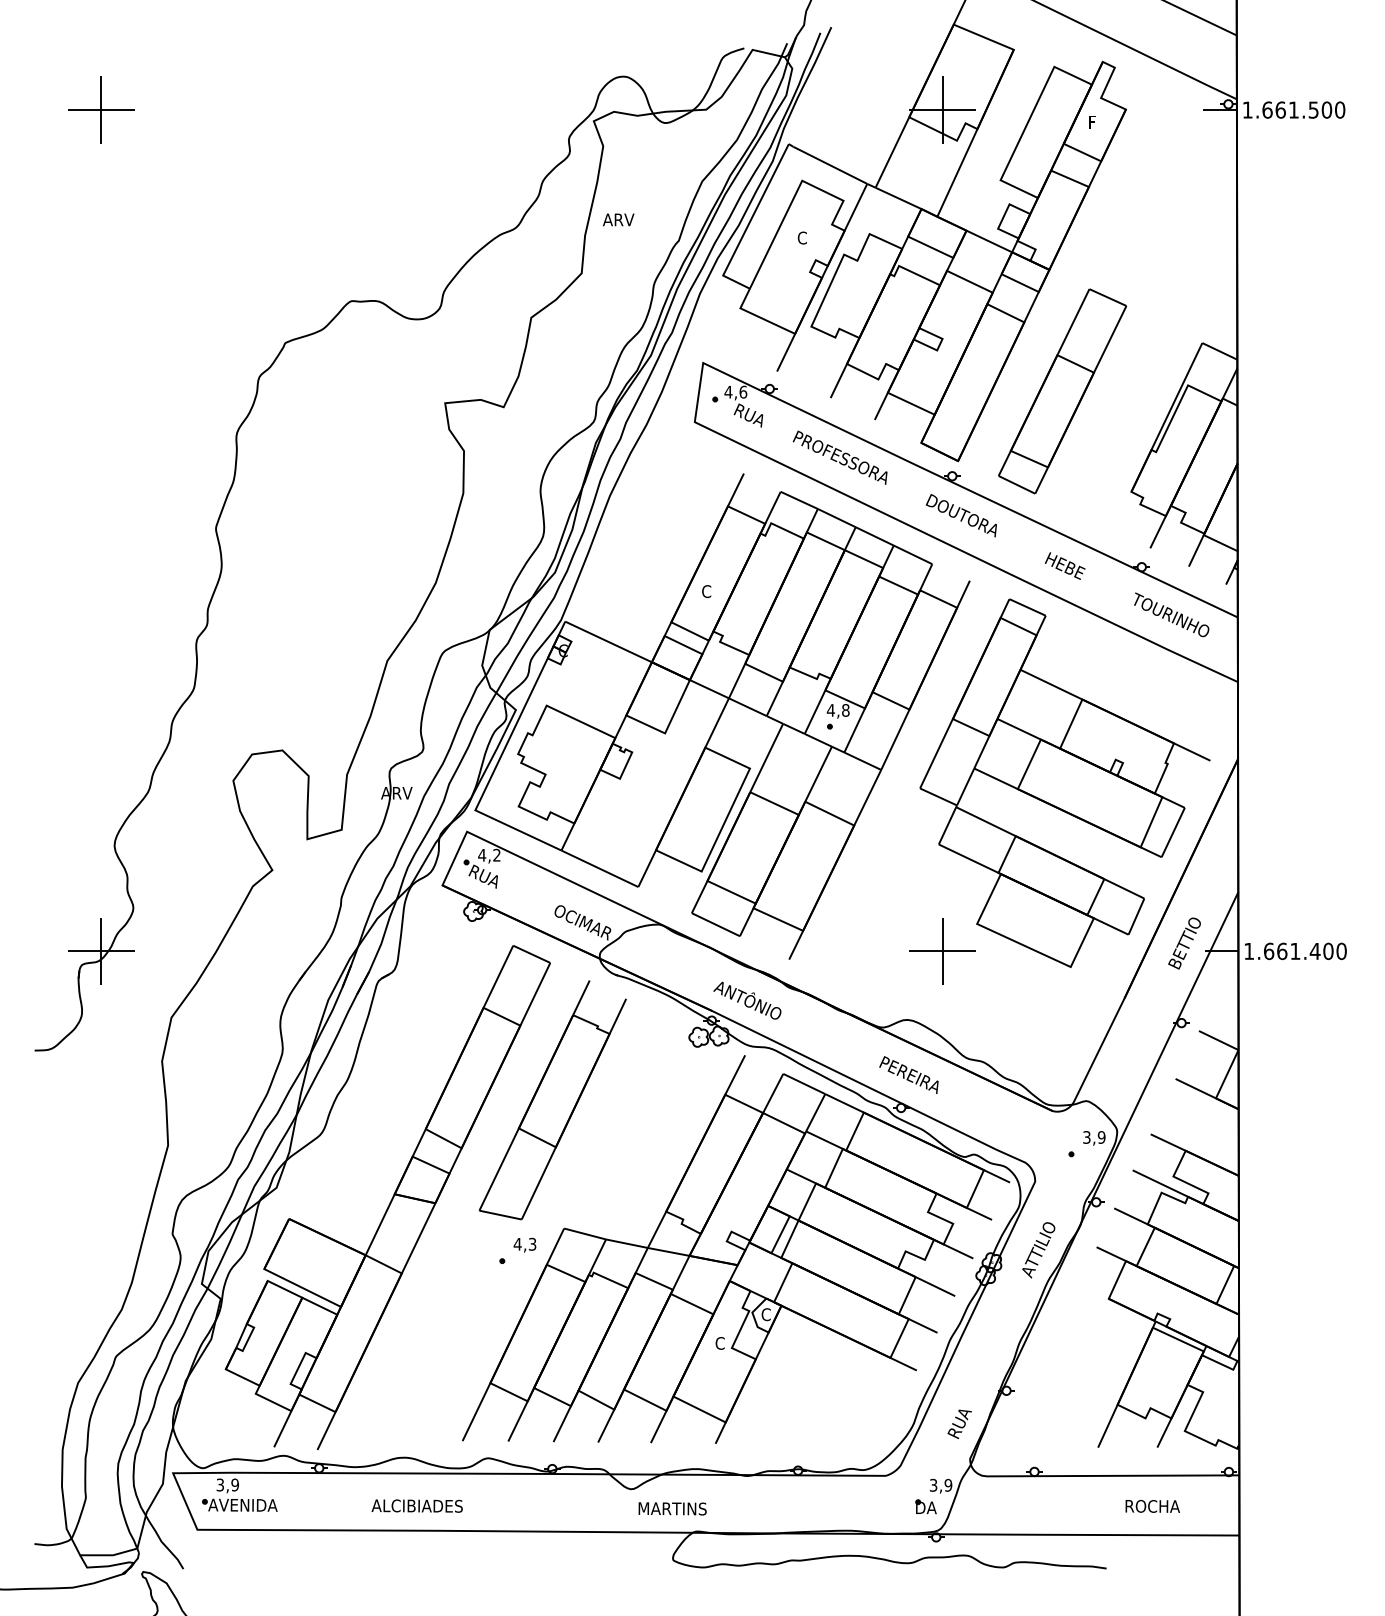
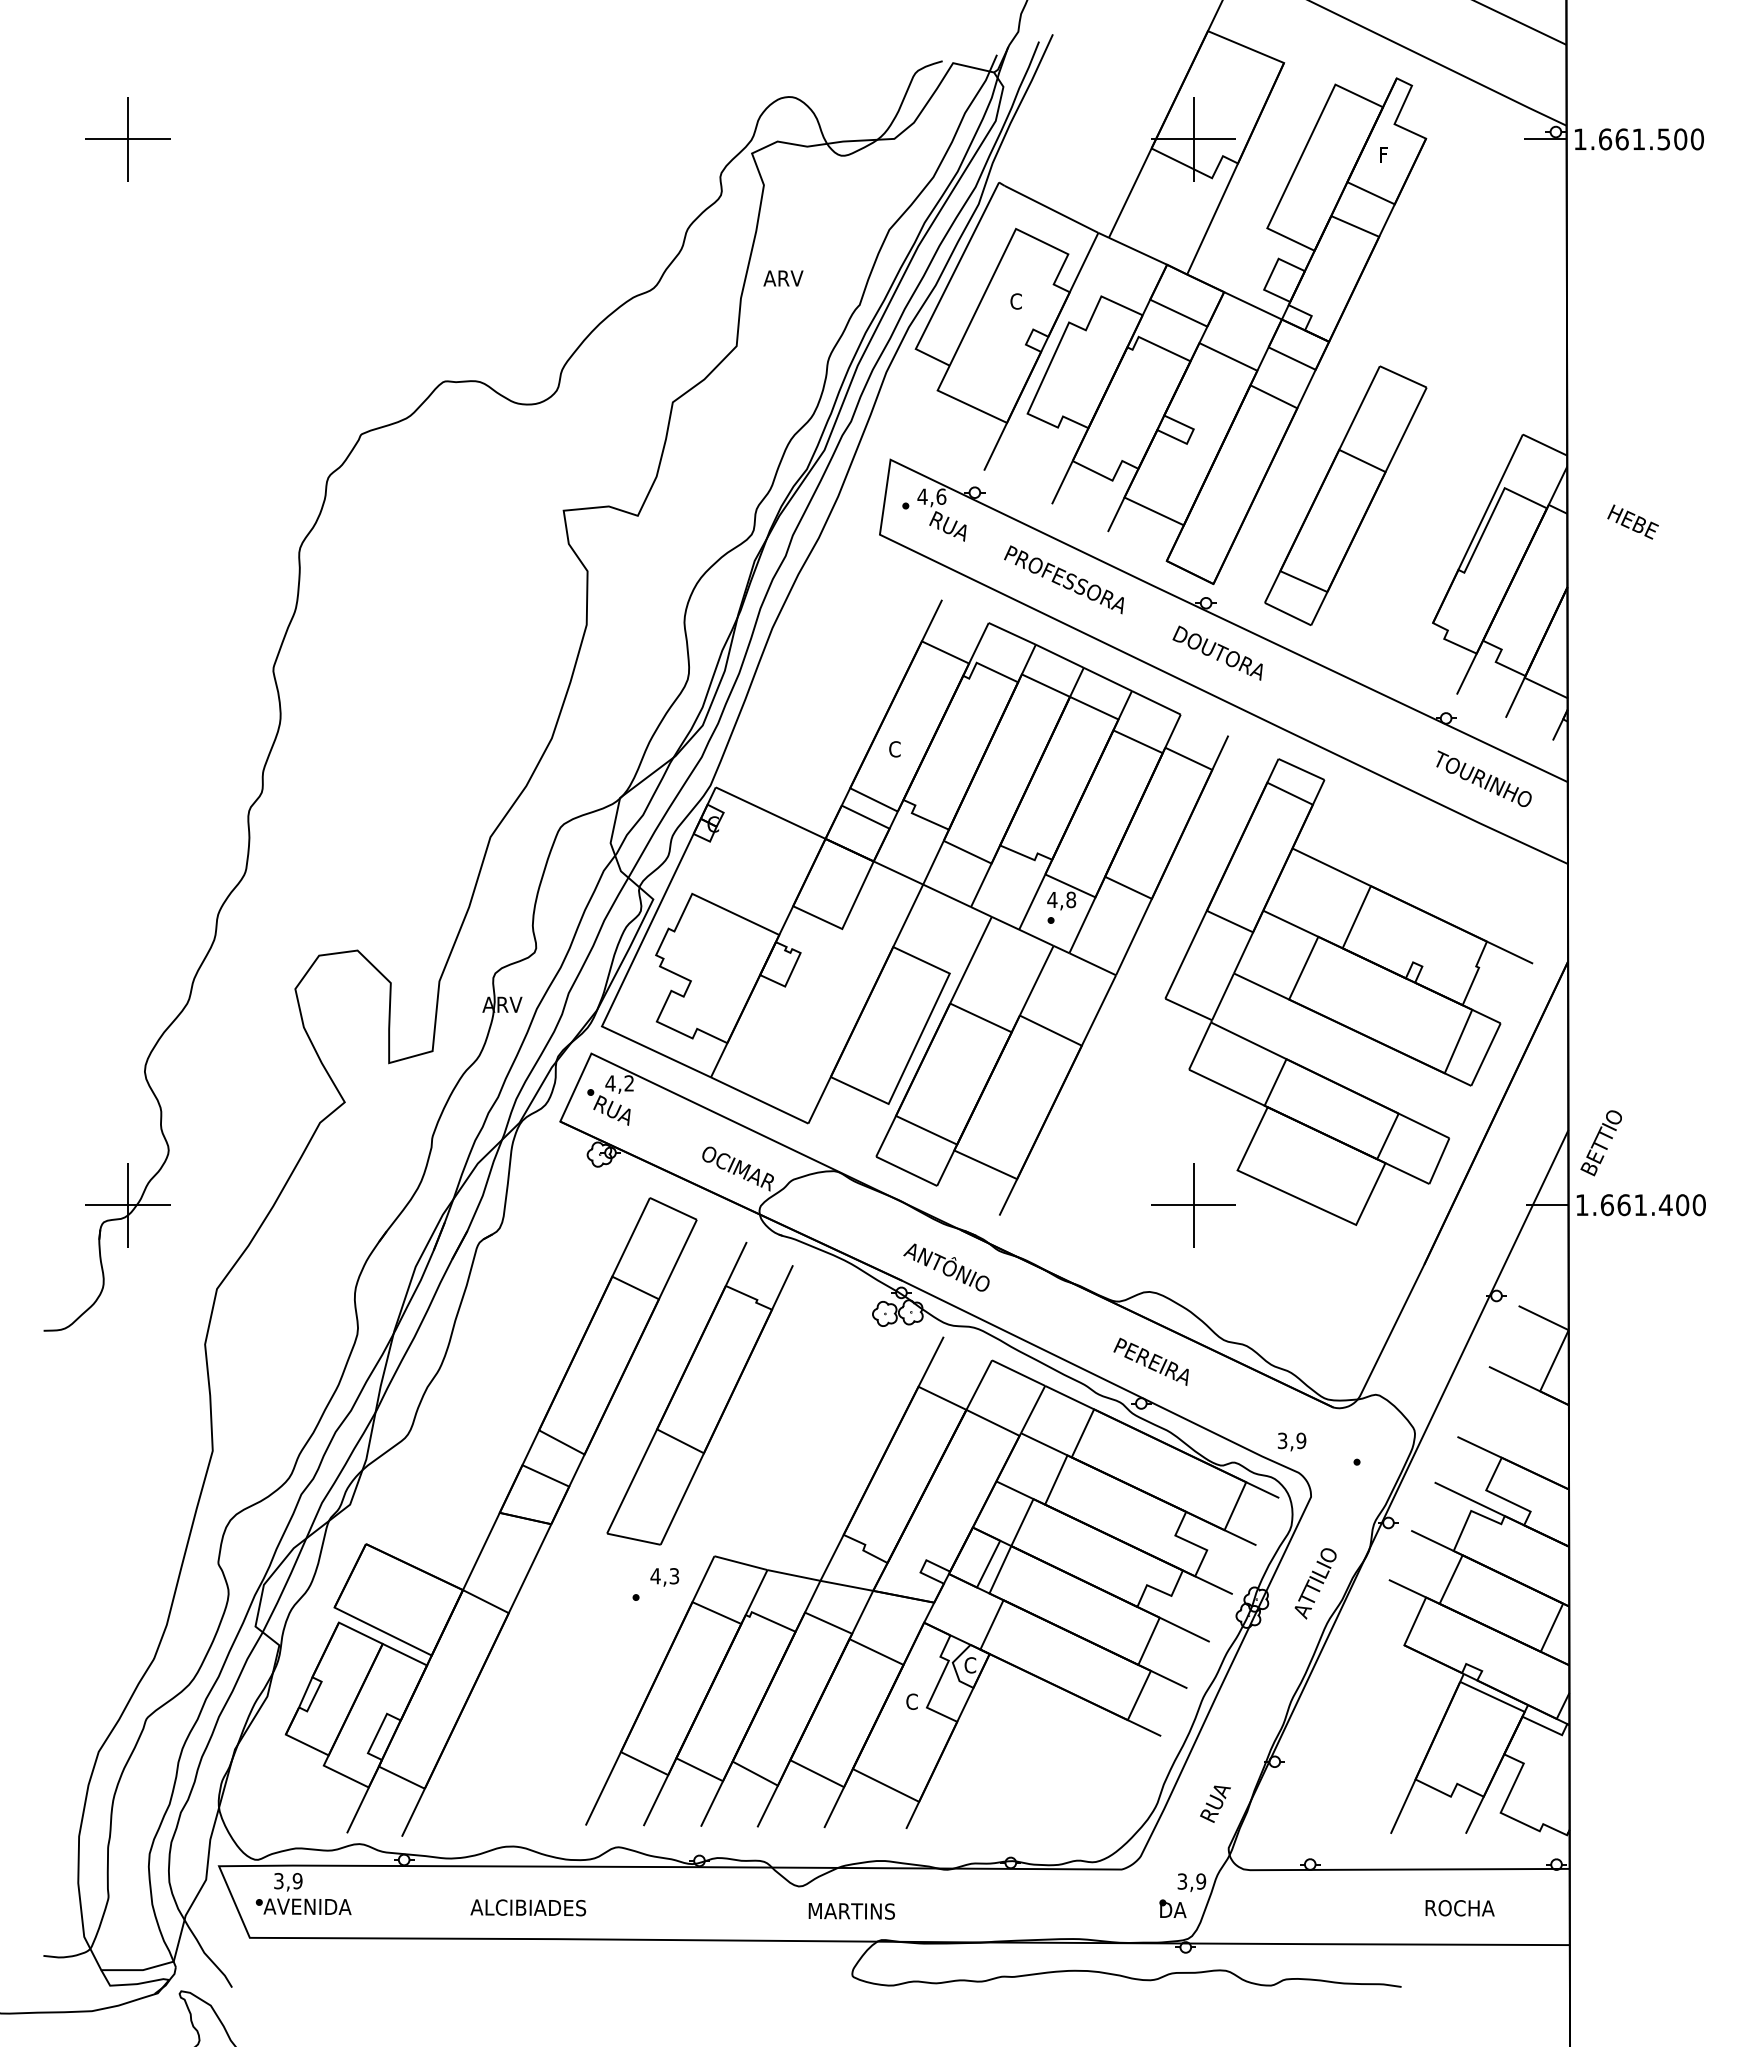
text: (1064, 565) -> (1632, 521), moved
text: (1183, 943) -> (1600, 1143), moved
text: (1094, 1137) -> (1292, 1441), moved

